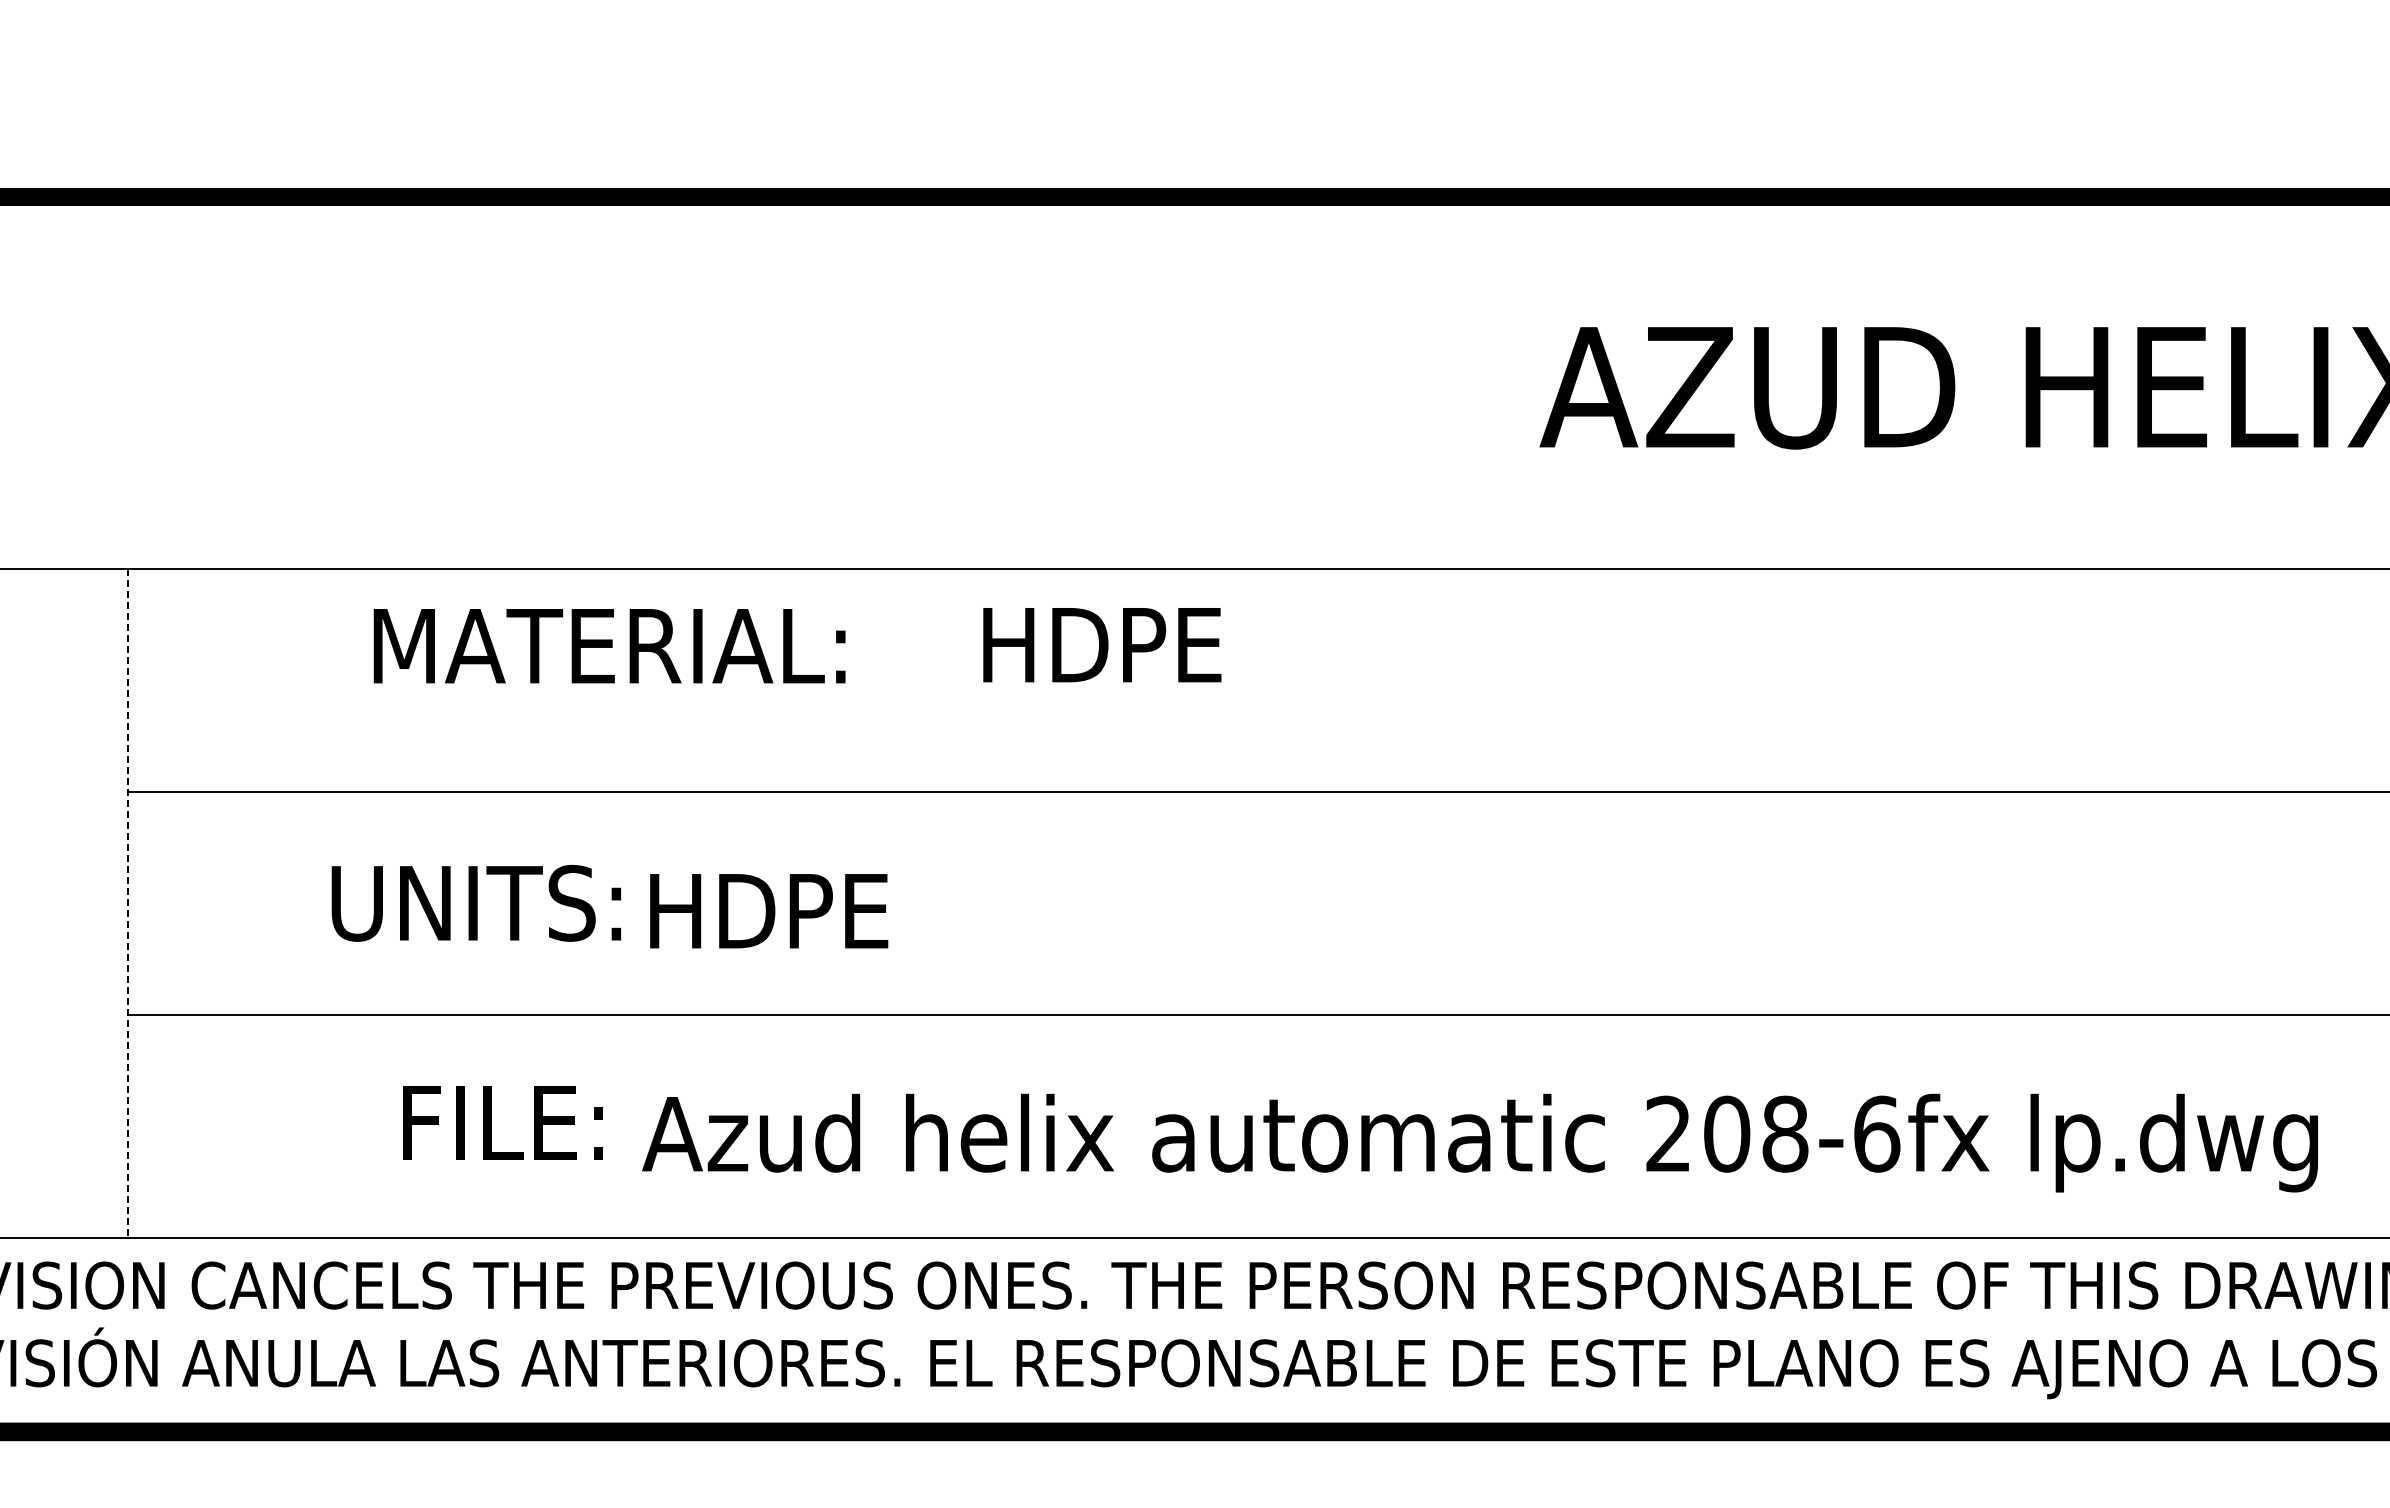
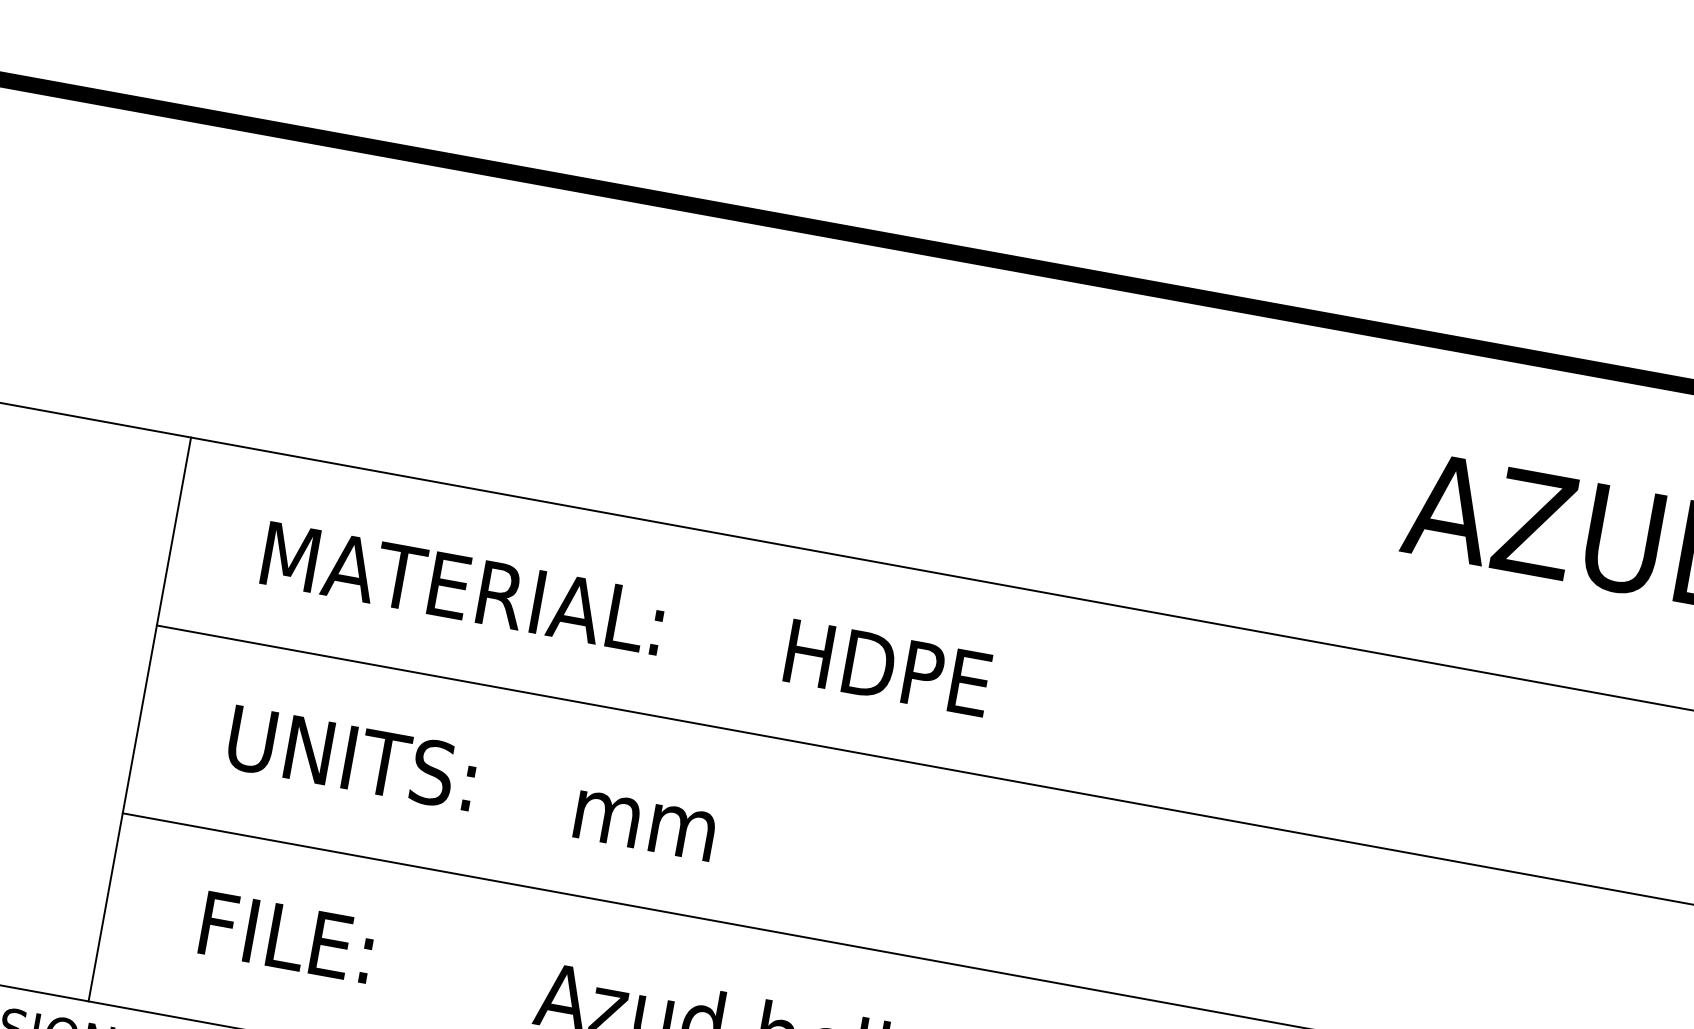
text: (1102, 645) -> (888, 668), moved
text: (609, 646) -> (463, 588), moved
text: (476, 902) -> (352, 757), moved
line: (128, 903) -> (140, 719), dashed -> solid
text: (768, 911) -> (678, 824), HDPE -> mm
text: (502, 1122) -> (286, 936), moved

